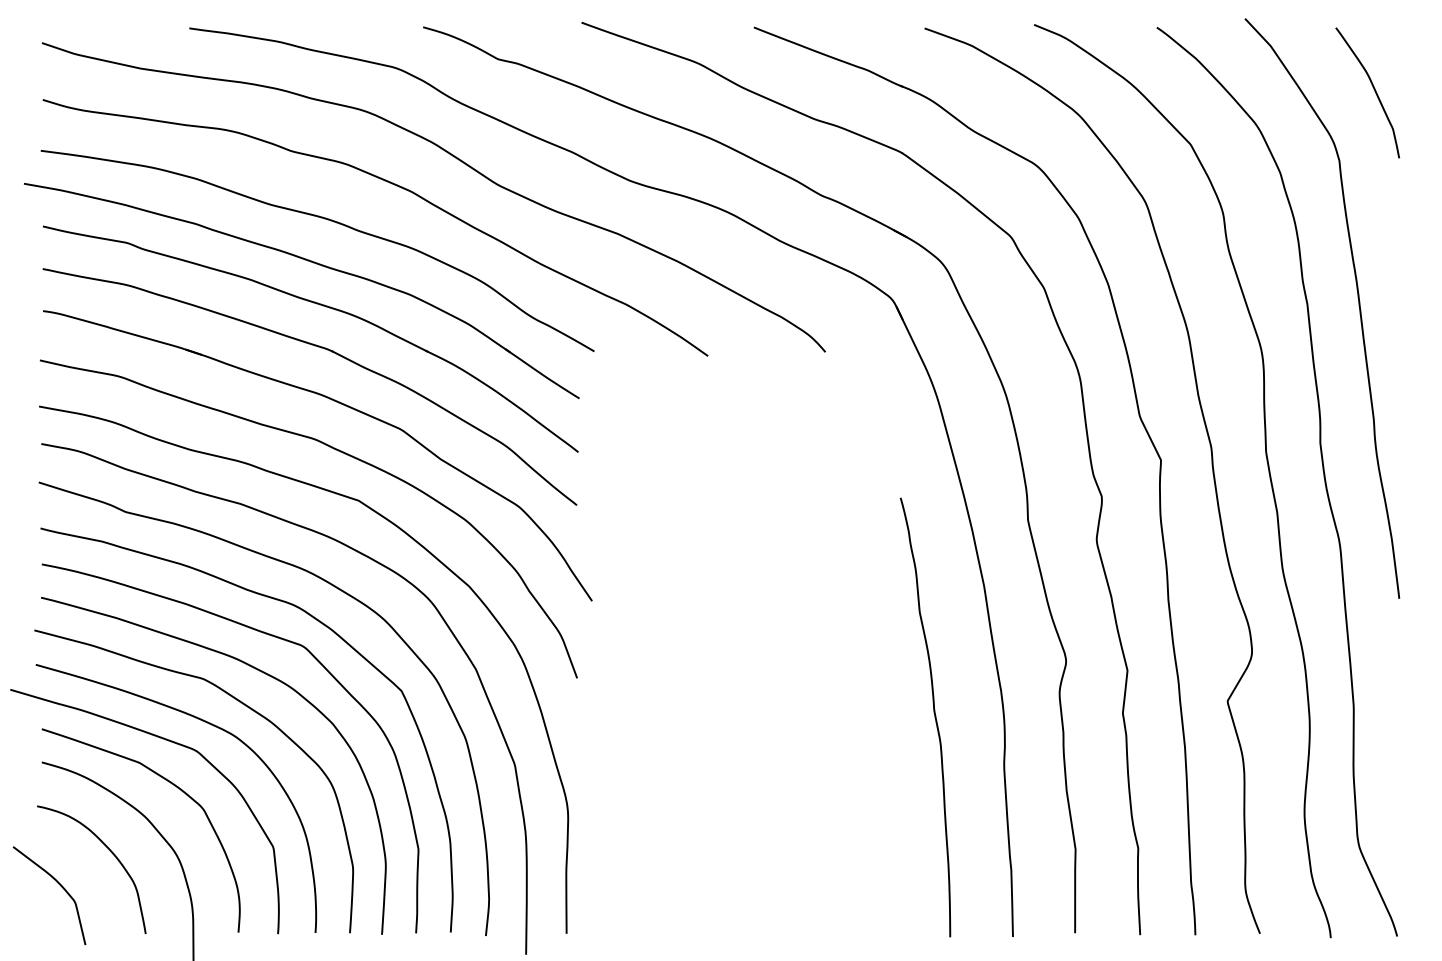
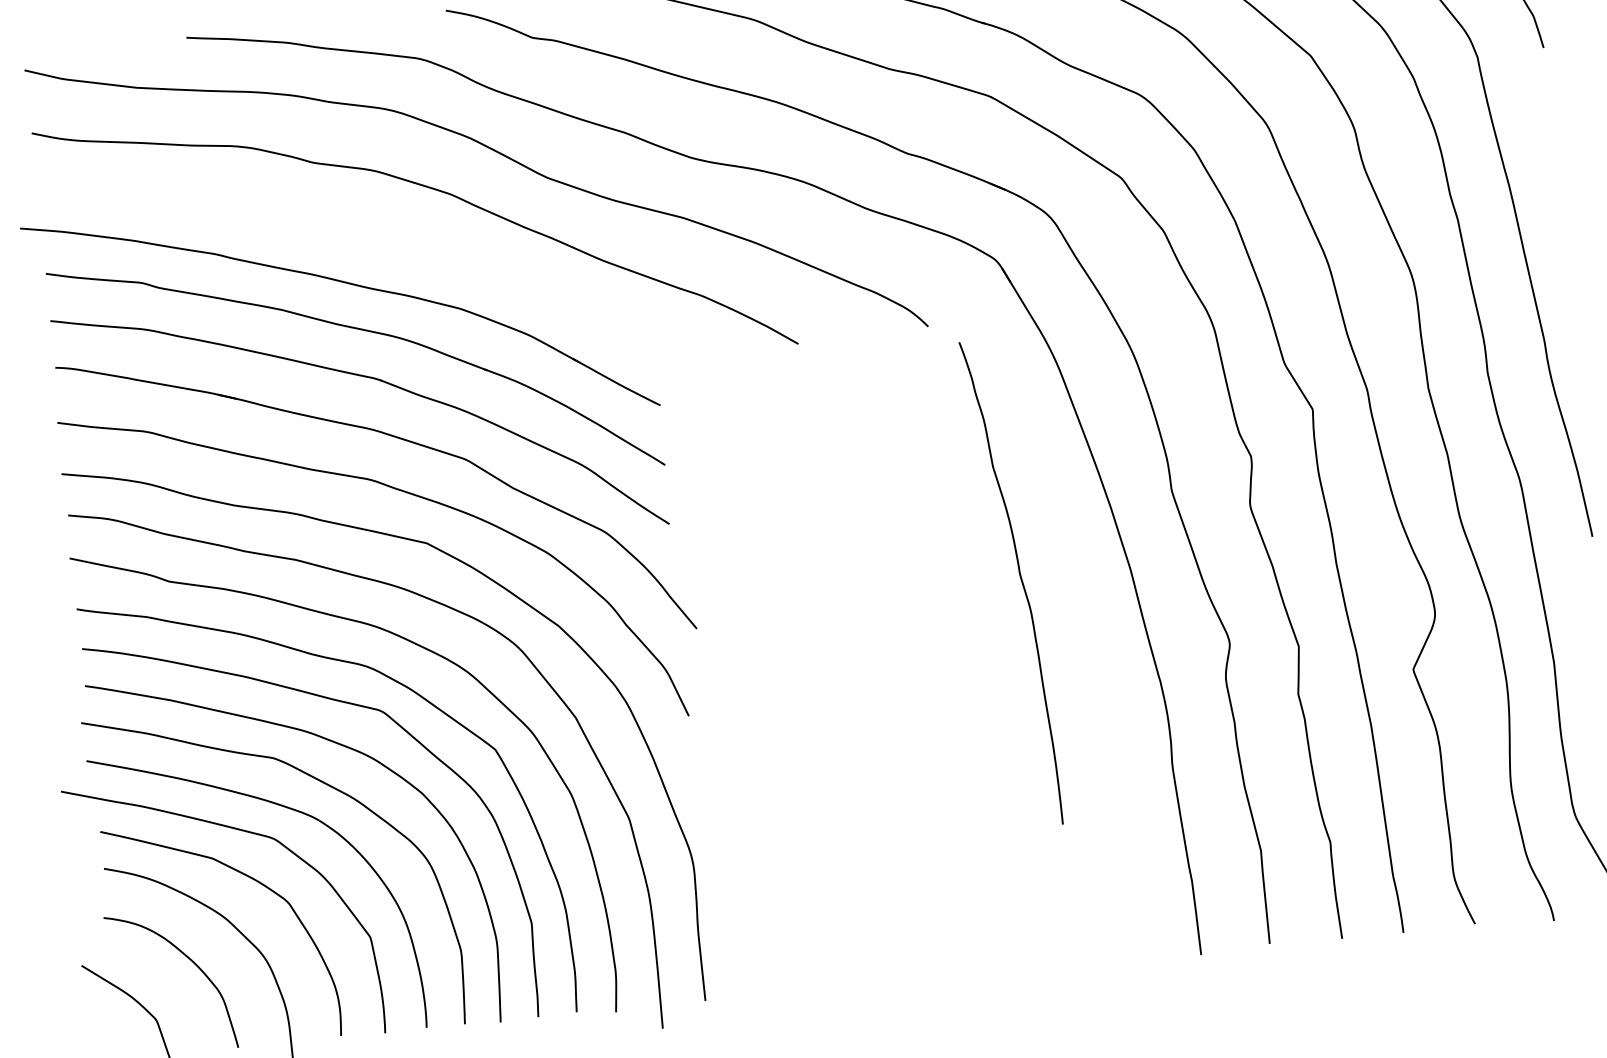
curve: (327, 220) -> (361, 235), removed
curve: (933, 713) -> (1019, 578), moved

